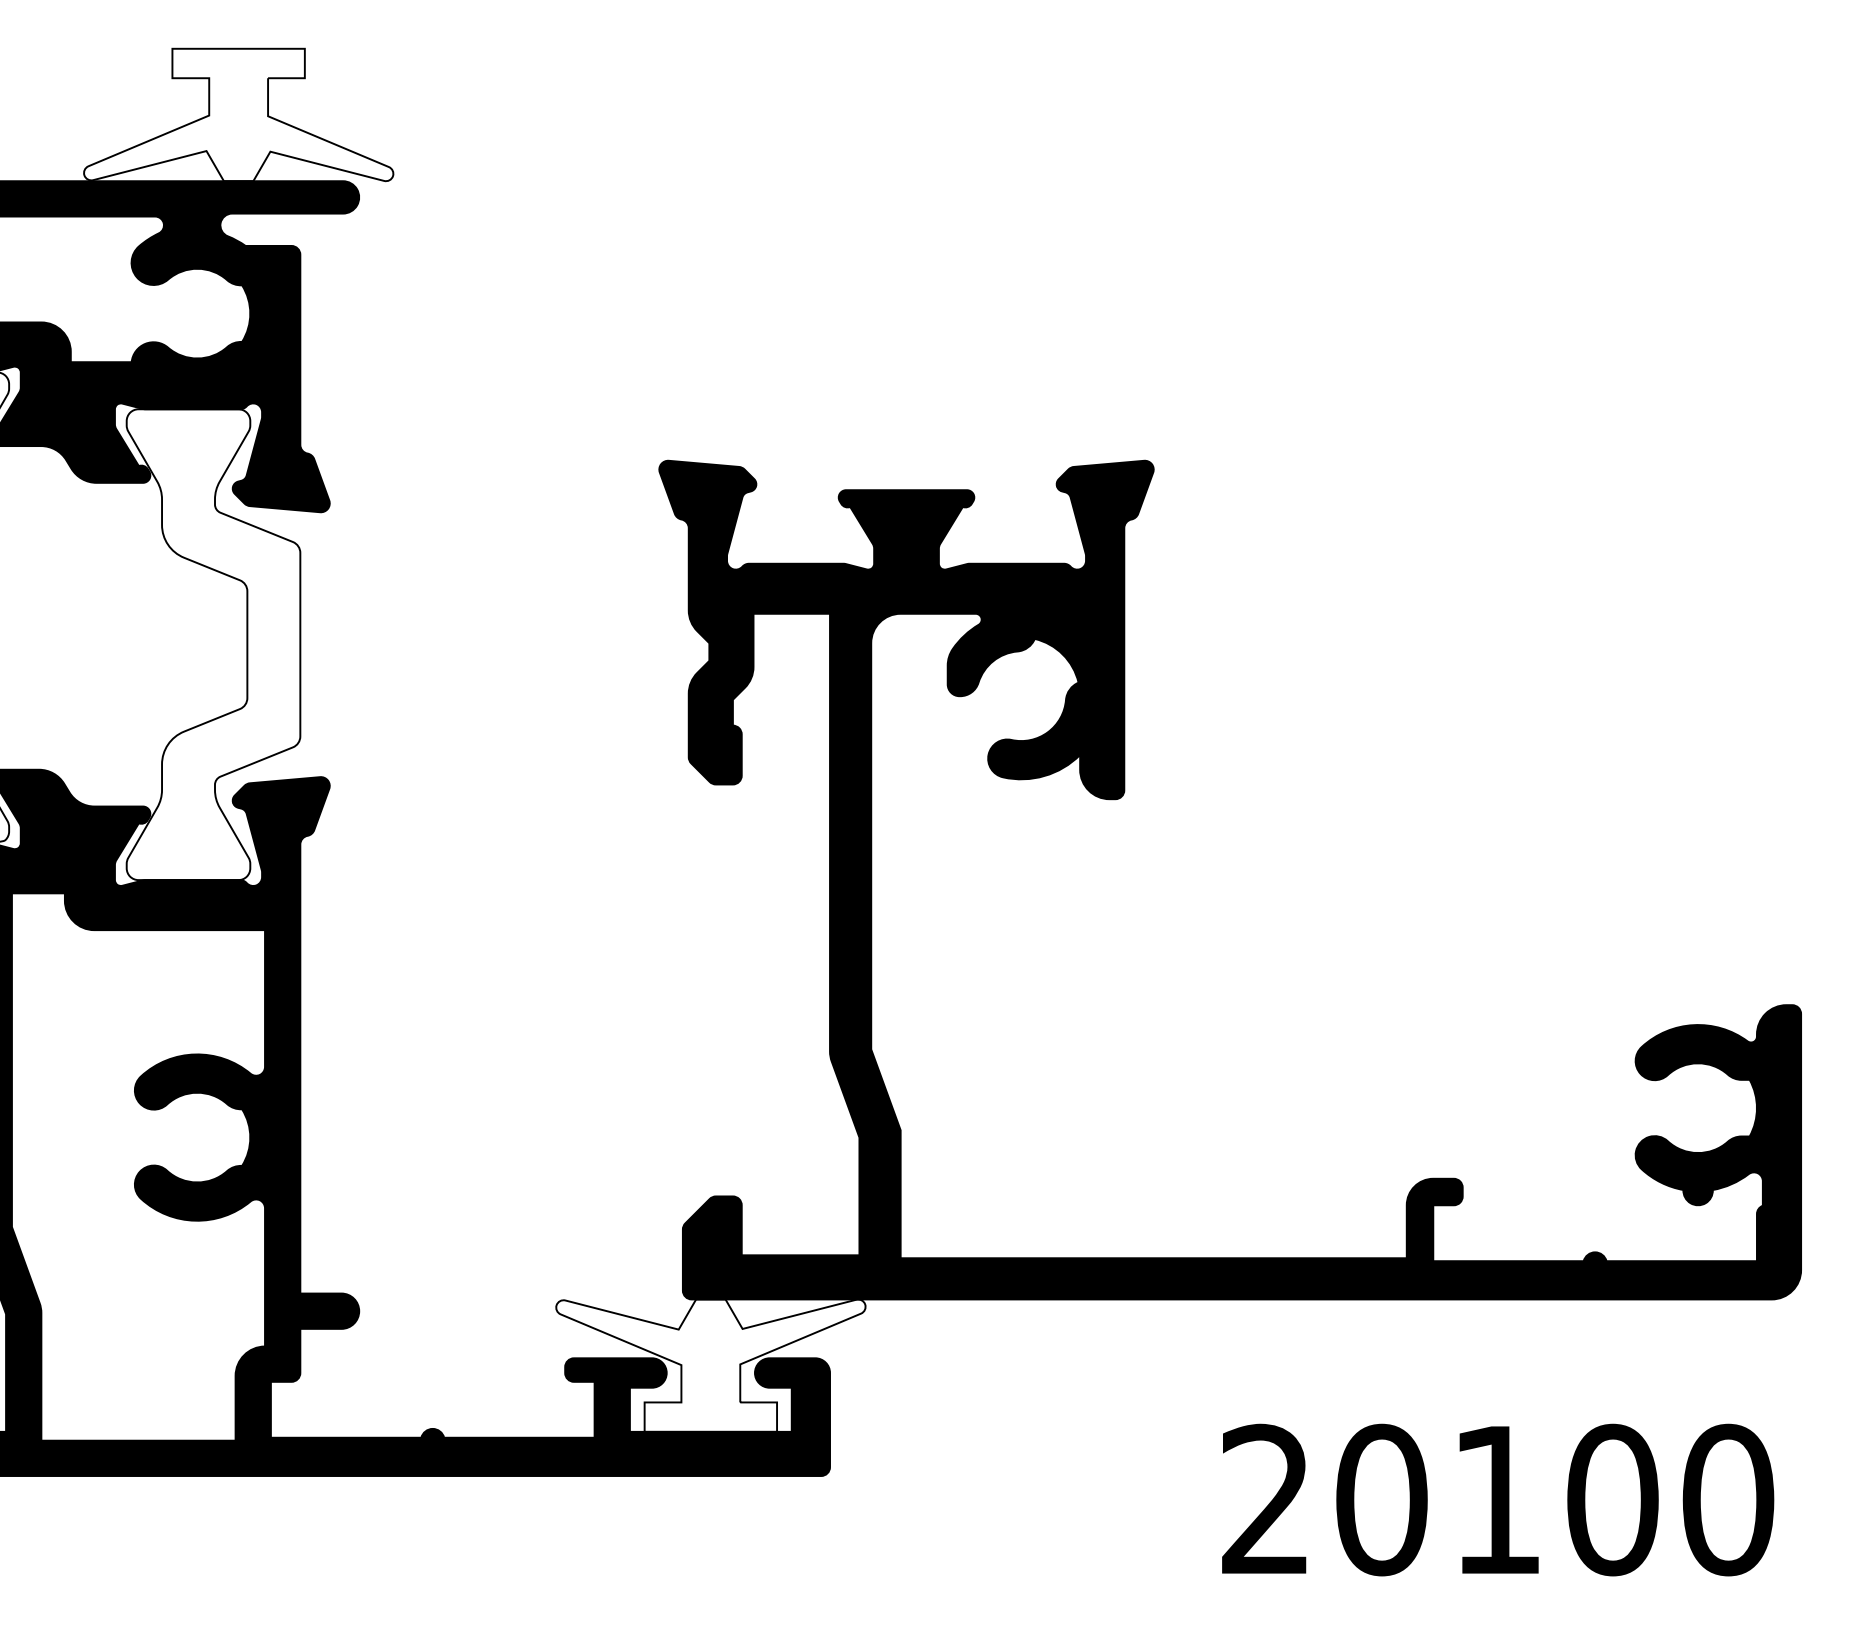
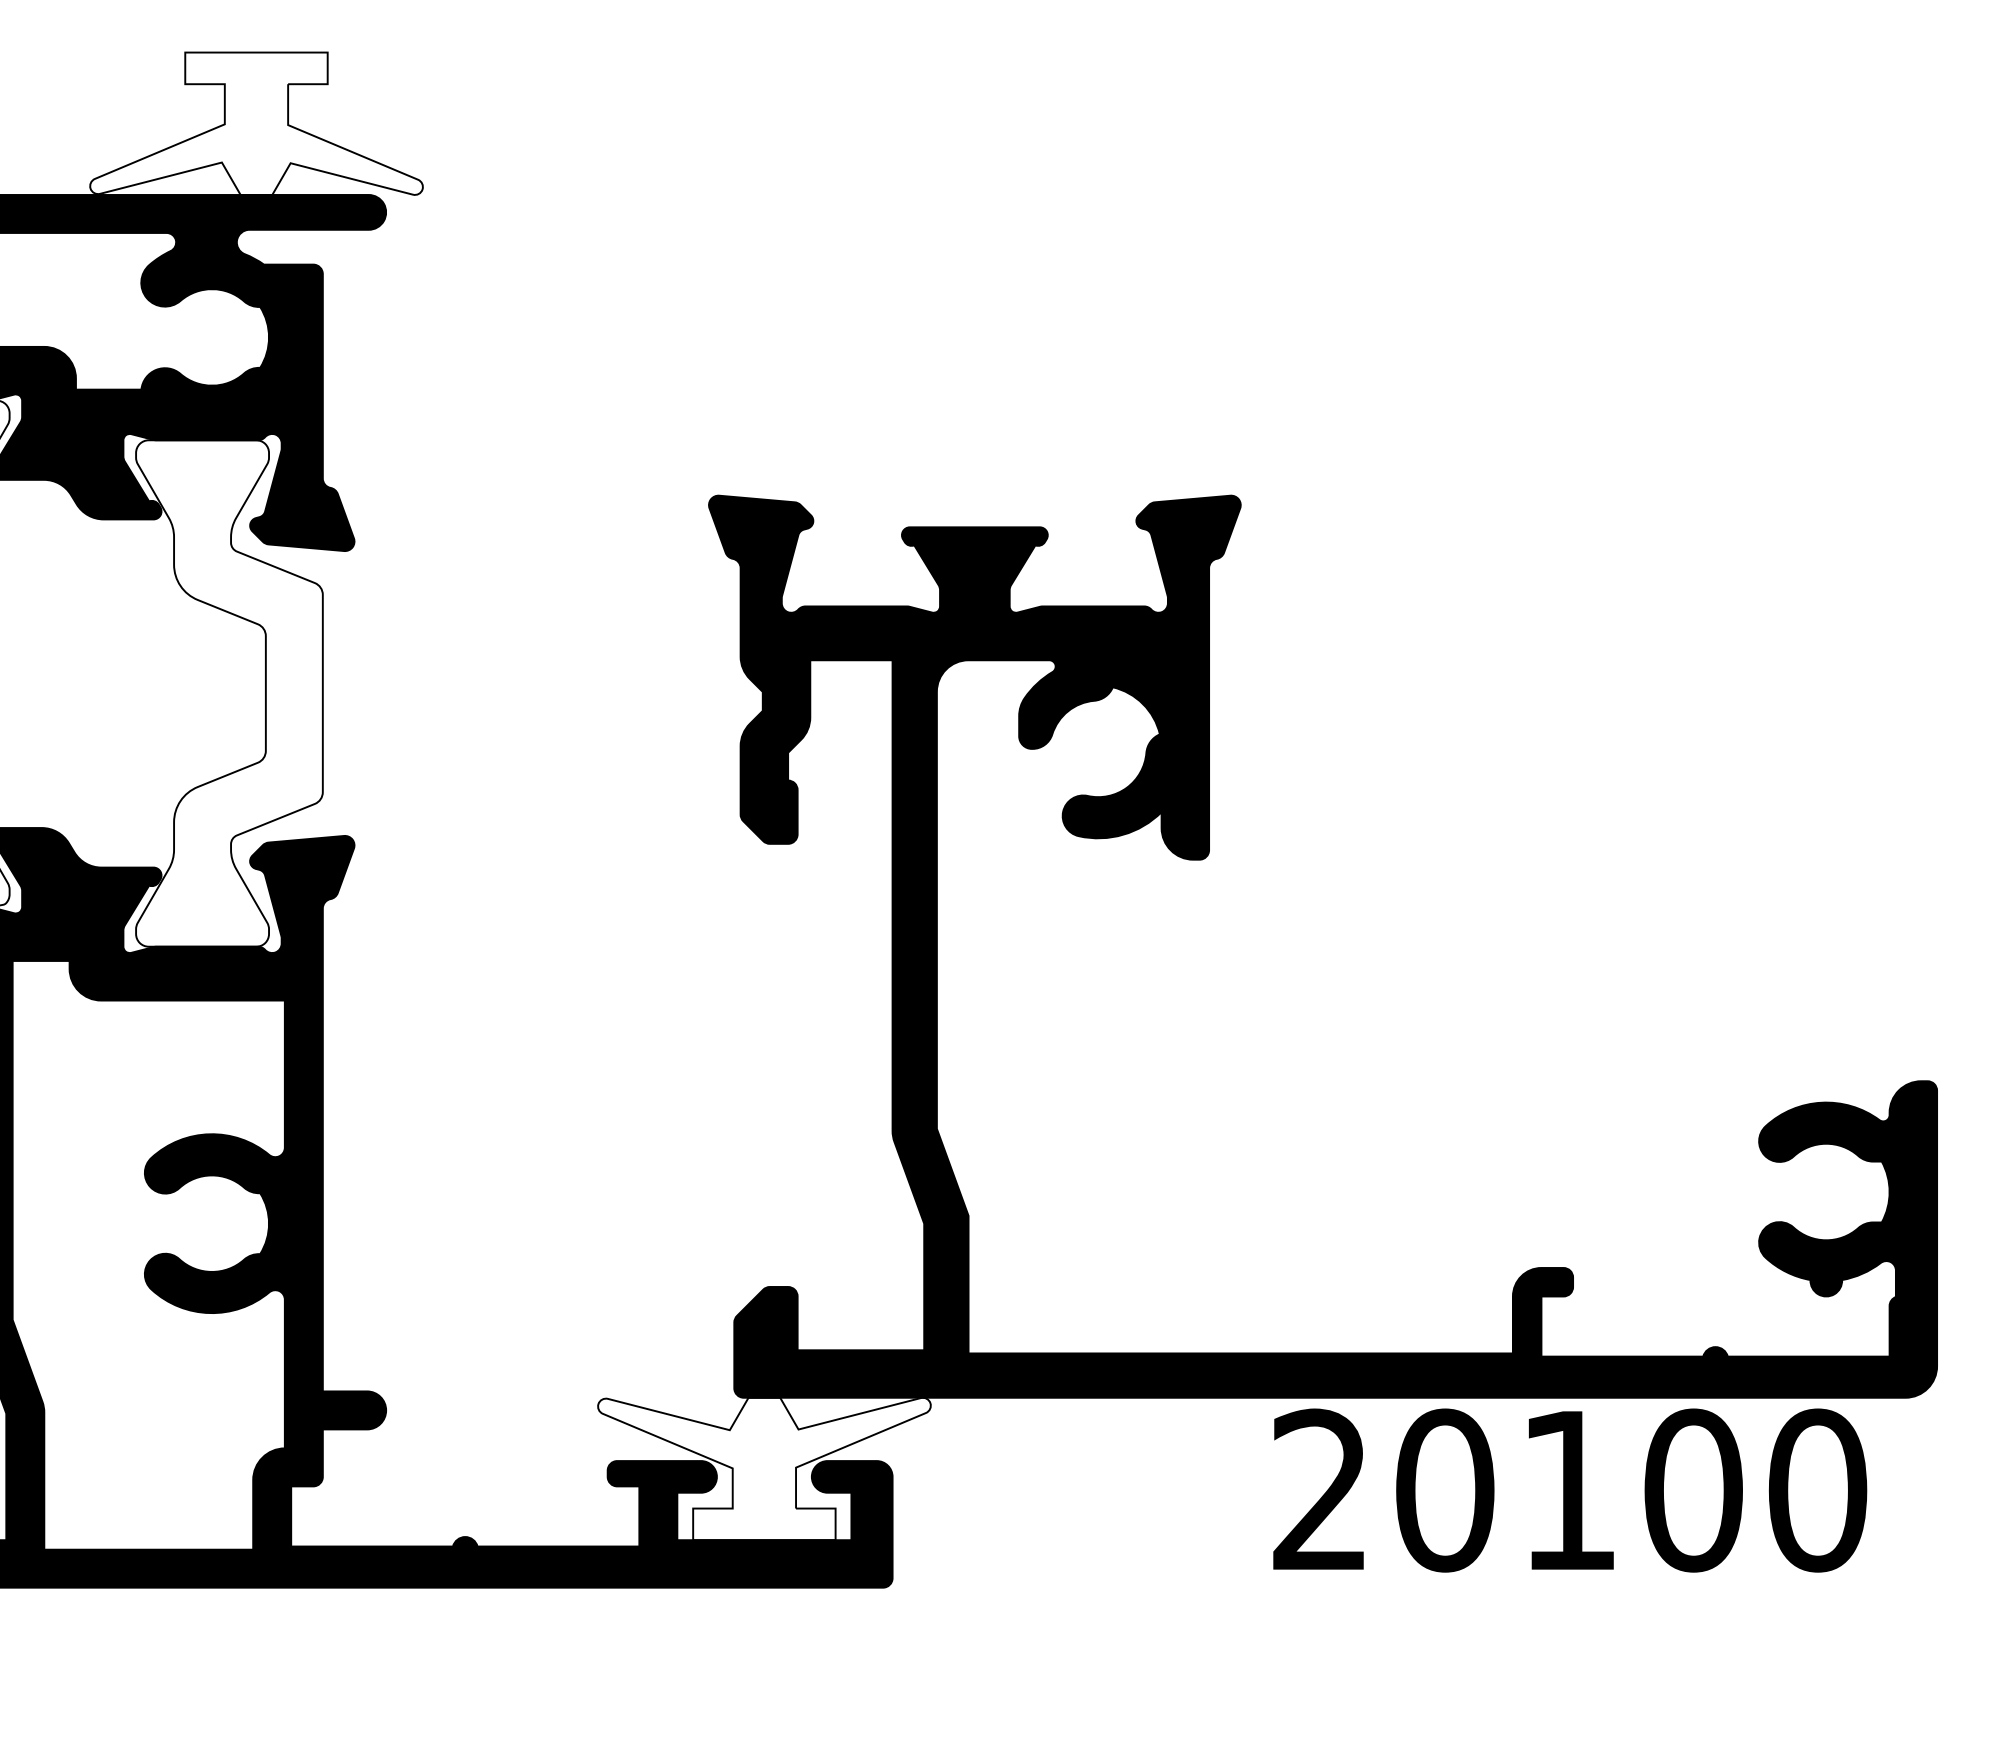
text: (1498, 1500) -> (1570, 1490), moved

